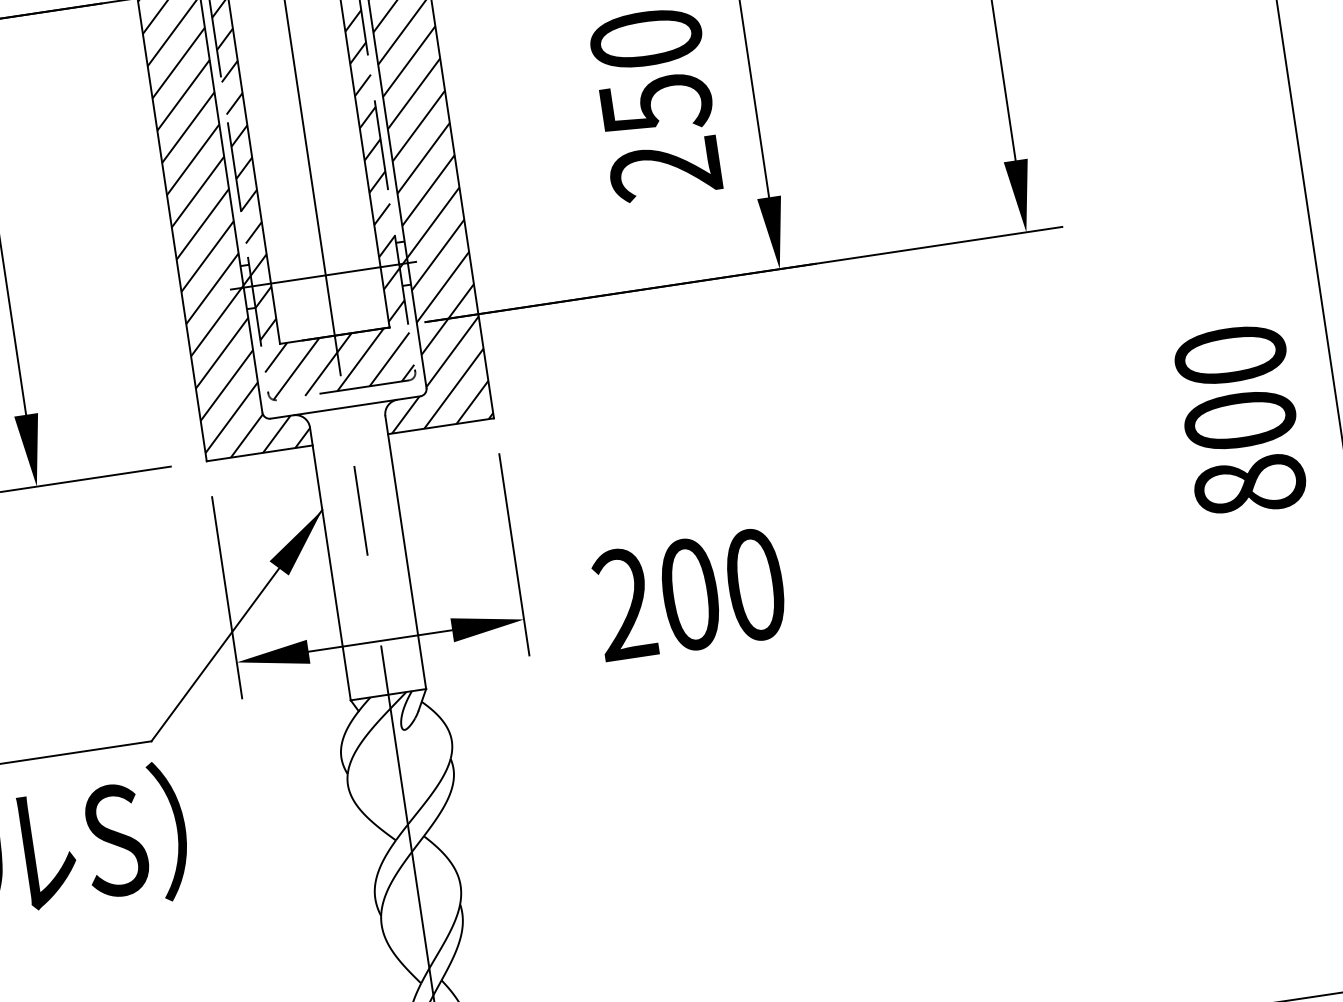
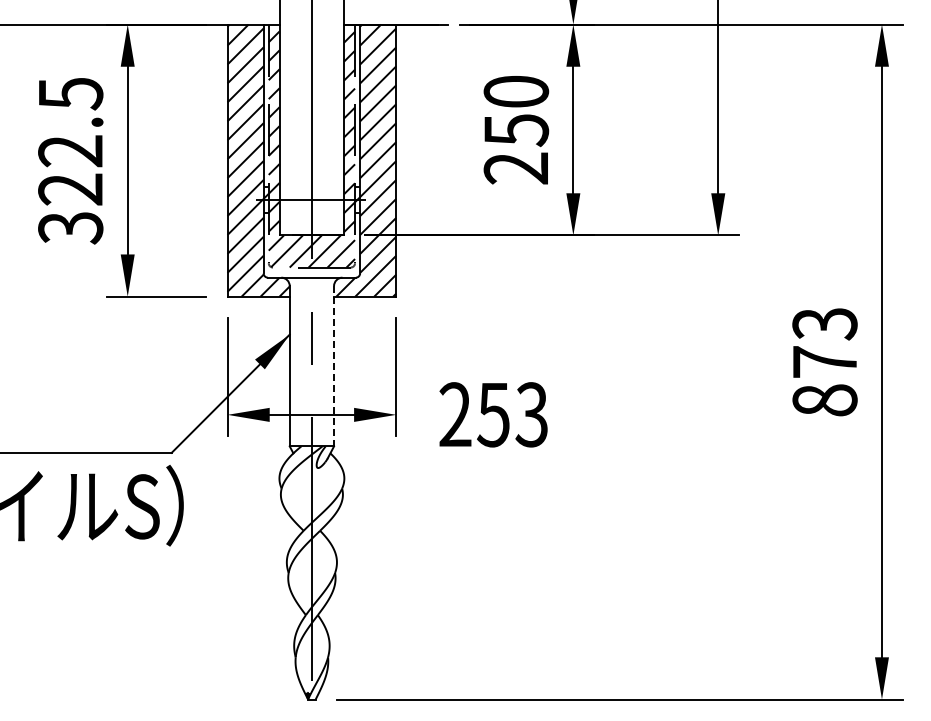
text: (1234, 387) -> (824, 342), 800 -> 873
line: (406, 552) -> (334, 366), solid -> dashed
text: (721, 589) -> (512, 414), 200 -> 253

